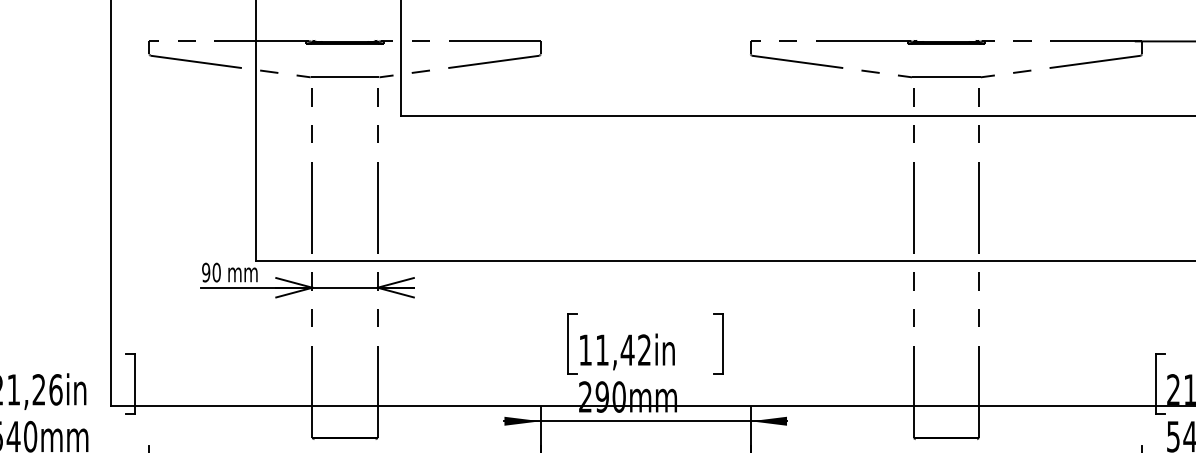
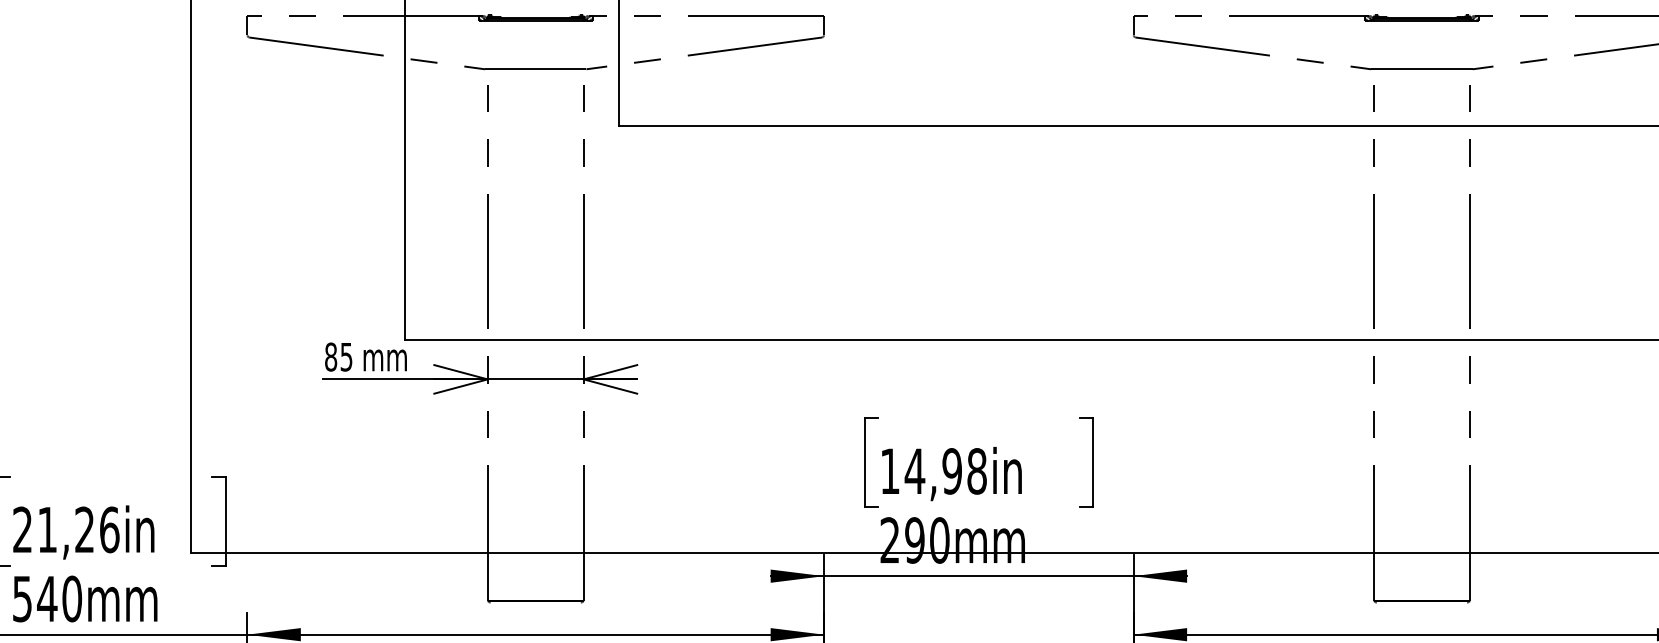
text: (211, 272) -> (338, 356), 90 -> 85
text: (623, 349) -> (946, 470), 11,42in -> 14,98in

